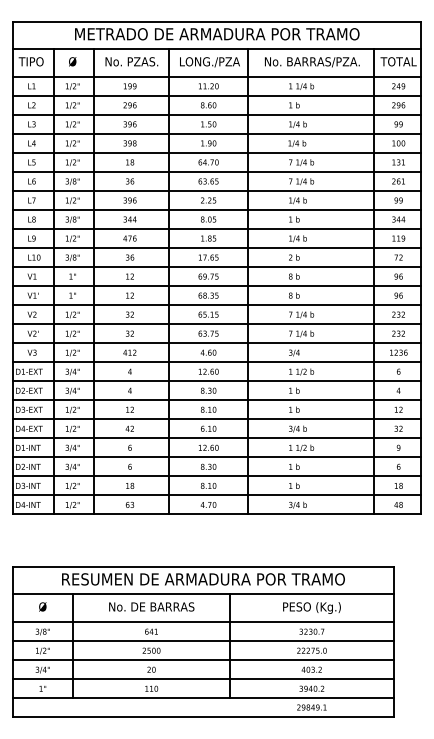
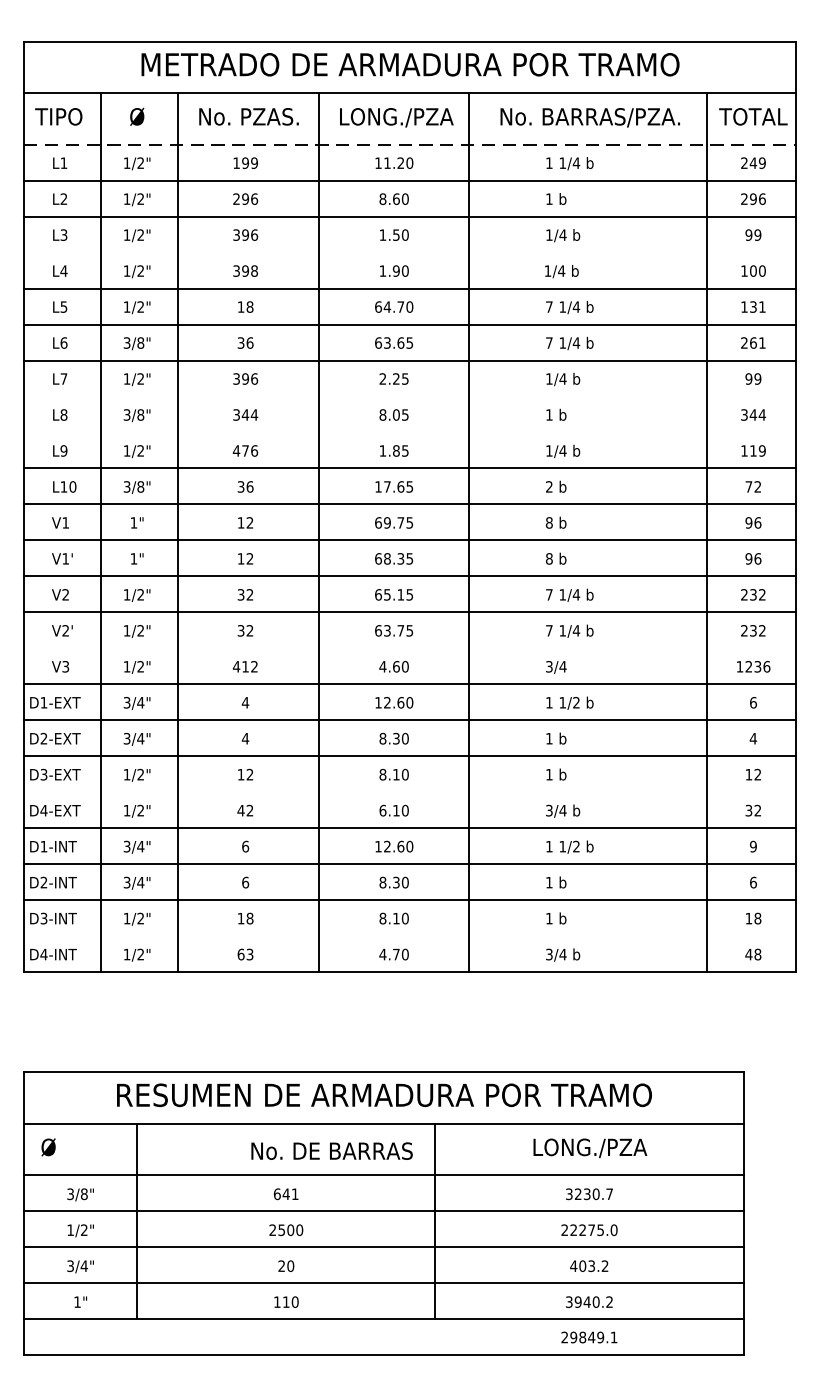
line: (217, 76) -> (410, 144), solid -> dashed
line: (216, 133) -> (409, 252), removed
line: (216, 209) -> (409, 396), removed
line: (216, 228) -> (409, 431), removed
line: (216, 342) -> (409, 647), removed
line: (216, 419) -> (409, 793), removed
line: (216, 495) -> (409, 936), removed
text: (42, 606) -> (47, 1146), moved
text: (151, 606) -> (331, 1150), moved
text: (312, 607) -> (590, 1148), PESO (Kg.) -> LONG./PZA

